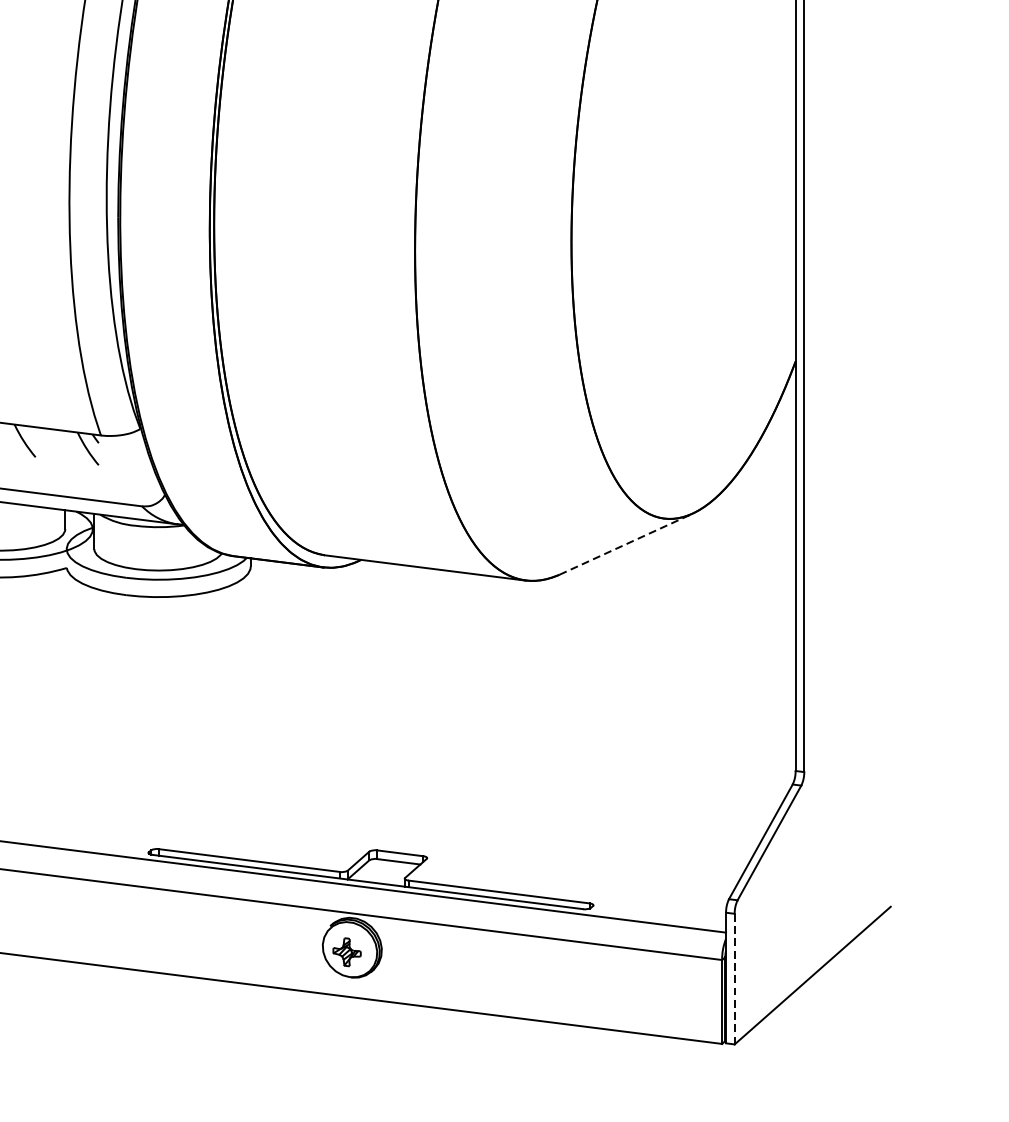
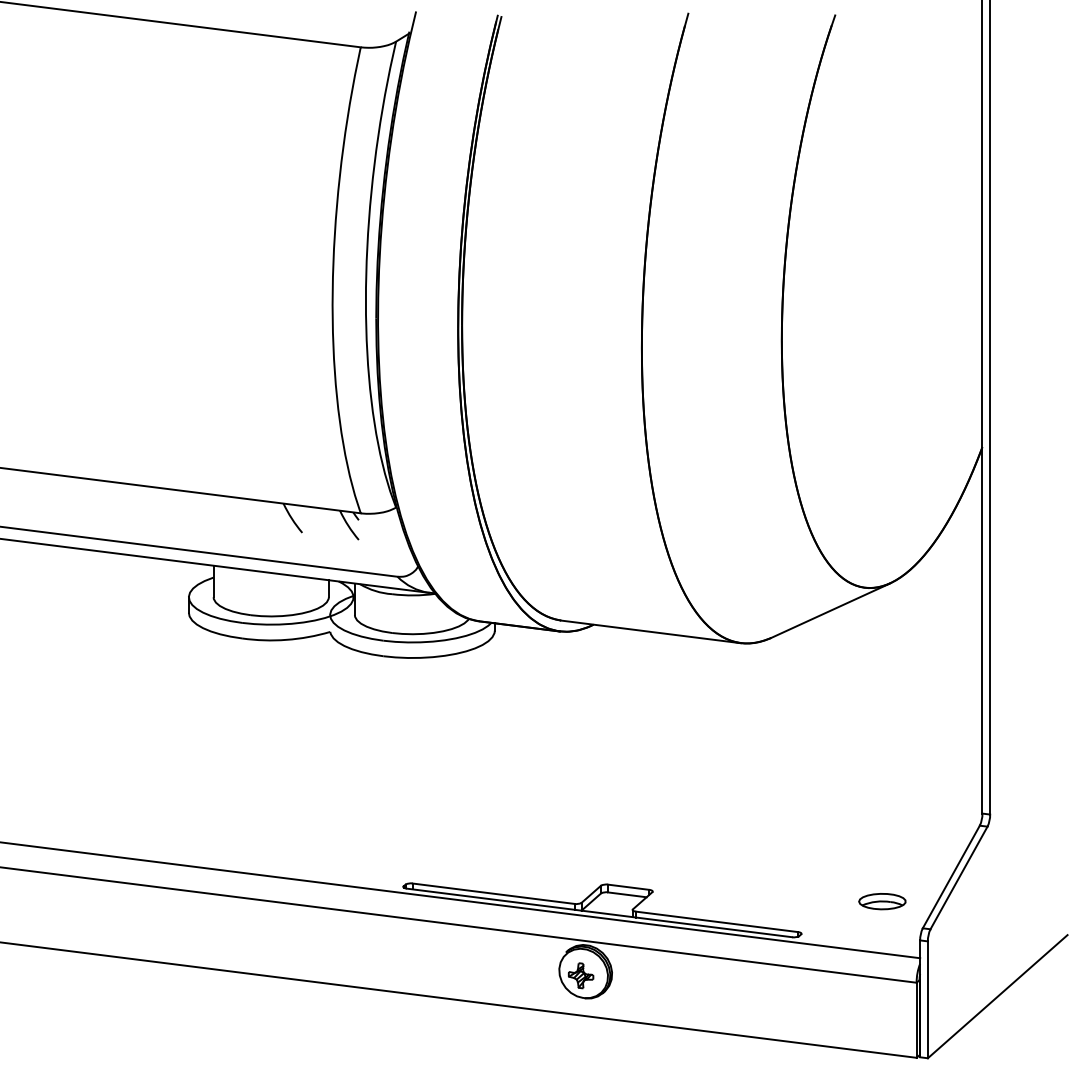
line: (626, 544) -> (831, 610), dashed -> solid
part: (683, 869) -> (882, 901), added
line: (734, 979) -> (927, 1000), dashed -> solid

